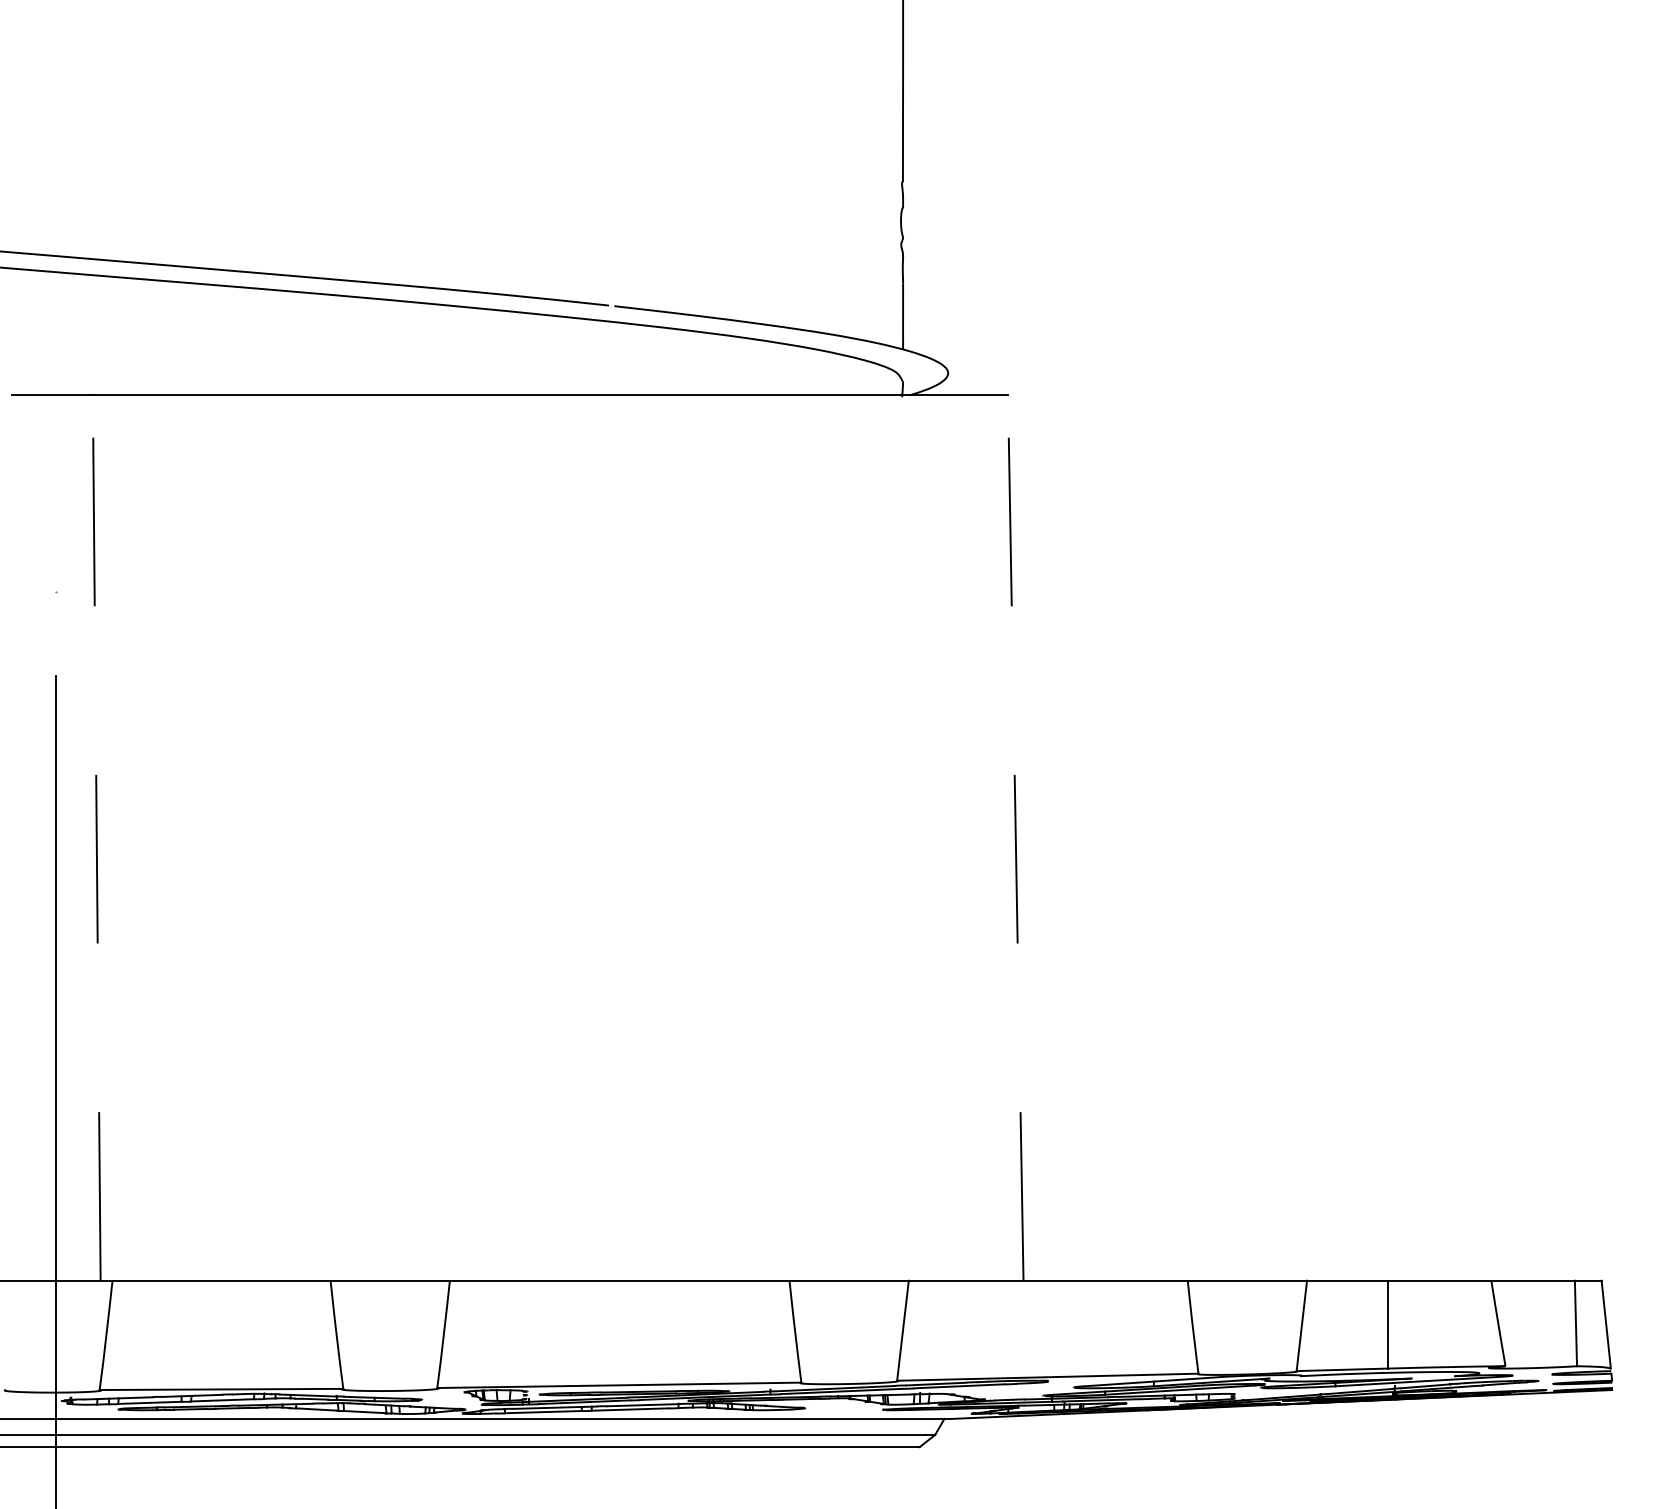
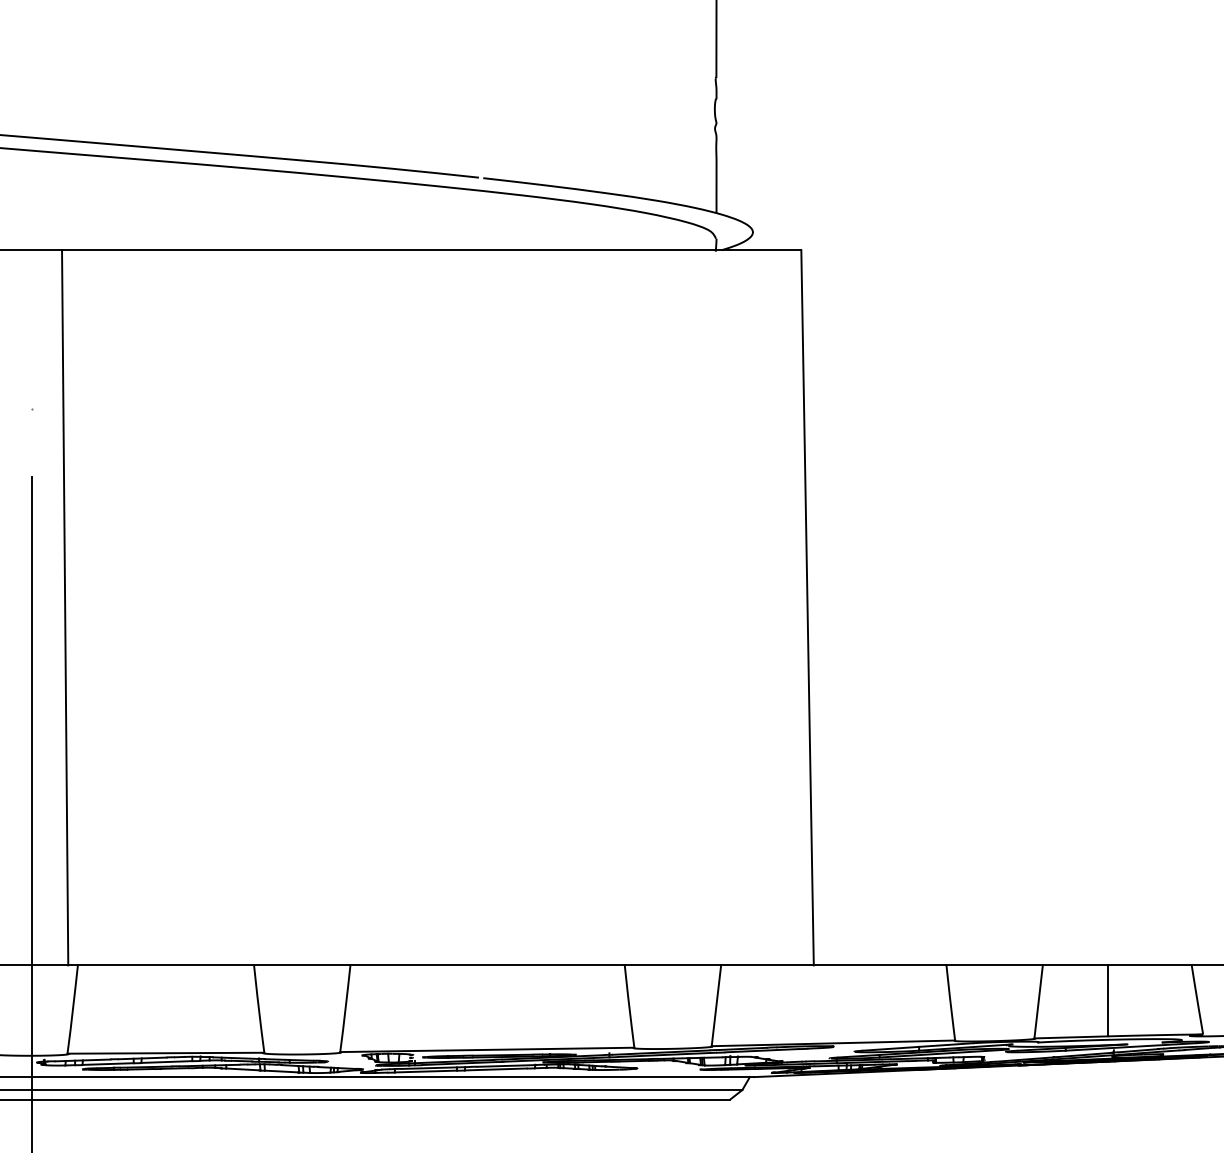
line: (96, 838) -> (64, 608), dashed -> solid
line: (1015, 838) -> (807, 608), dashed -> solid

